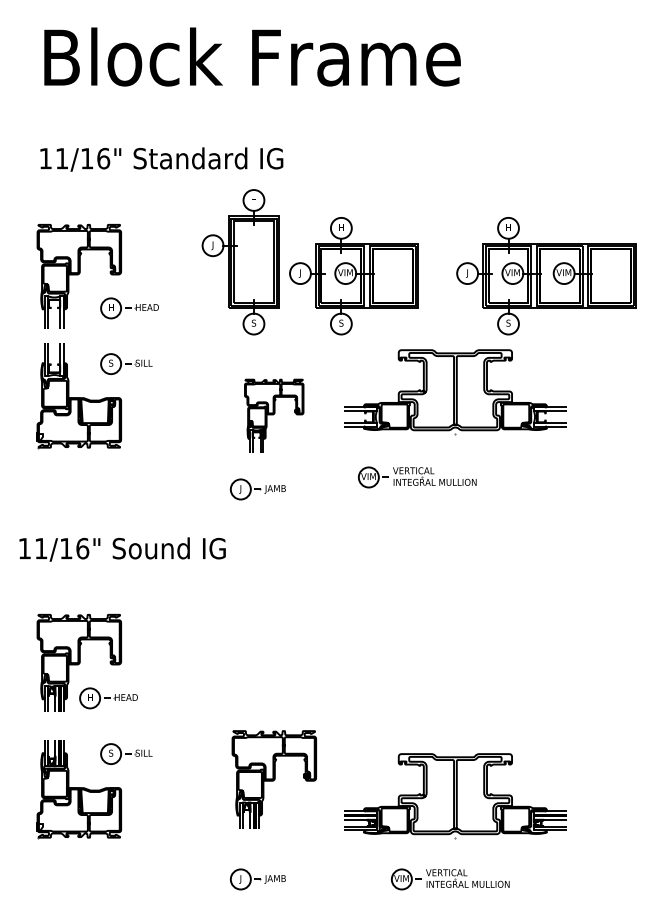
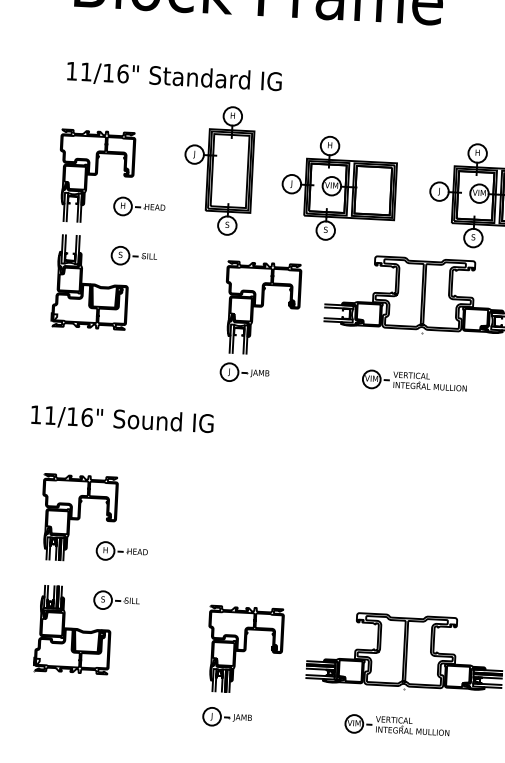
part: (240, 262) -> (218, 170), moved
part: (273, 415) -> (261, 308), size x1.43
part: (417, 477) -> (414, 381), moved
part: (108, 698) -> (121, 551), moved
part: (273, 779) -> (244, 650), moved

